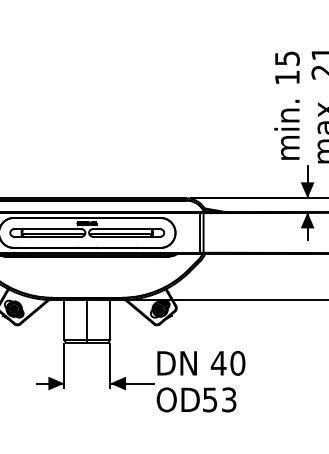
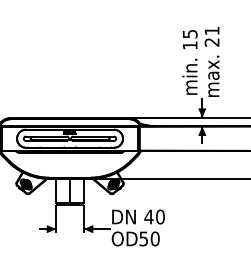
text: (227, 399) -> (154, 238), 53 -> 50

